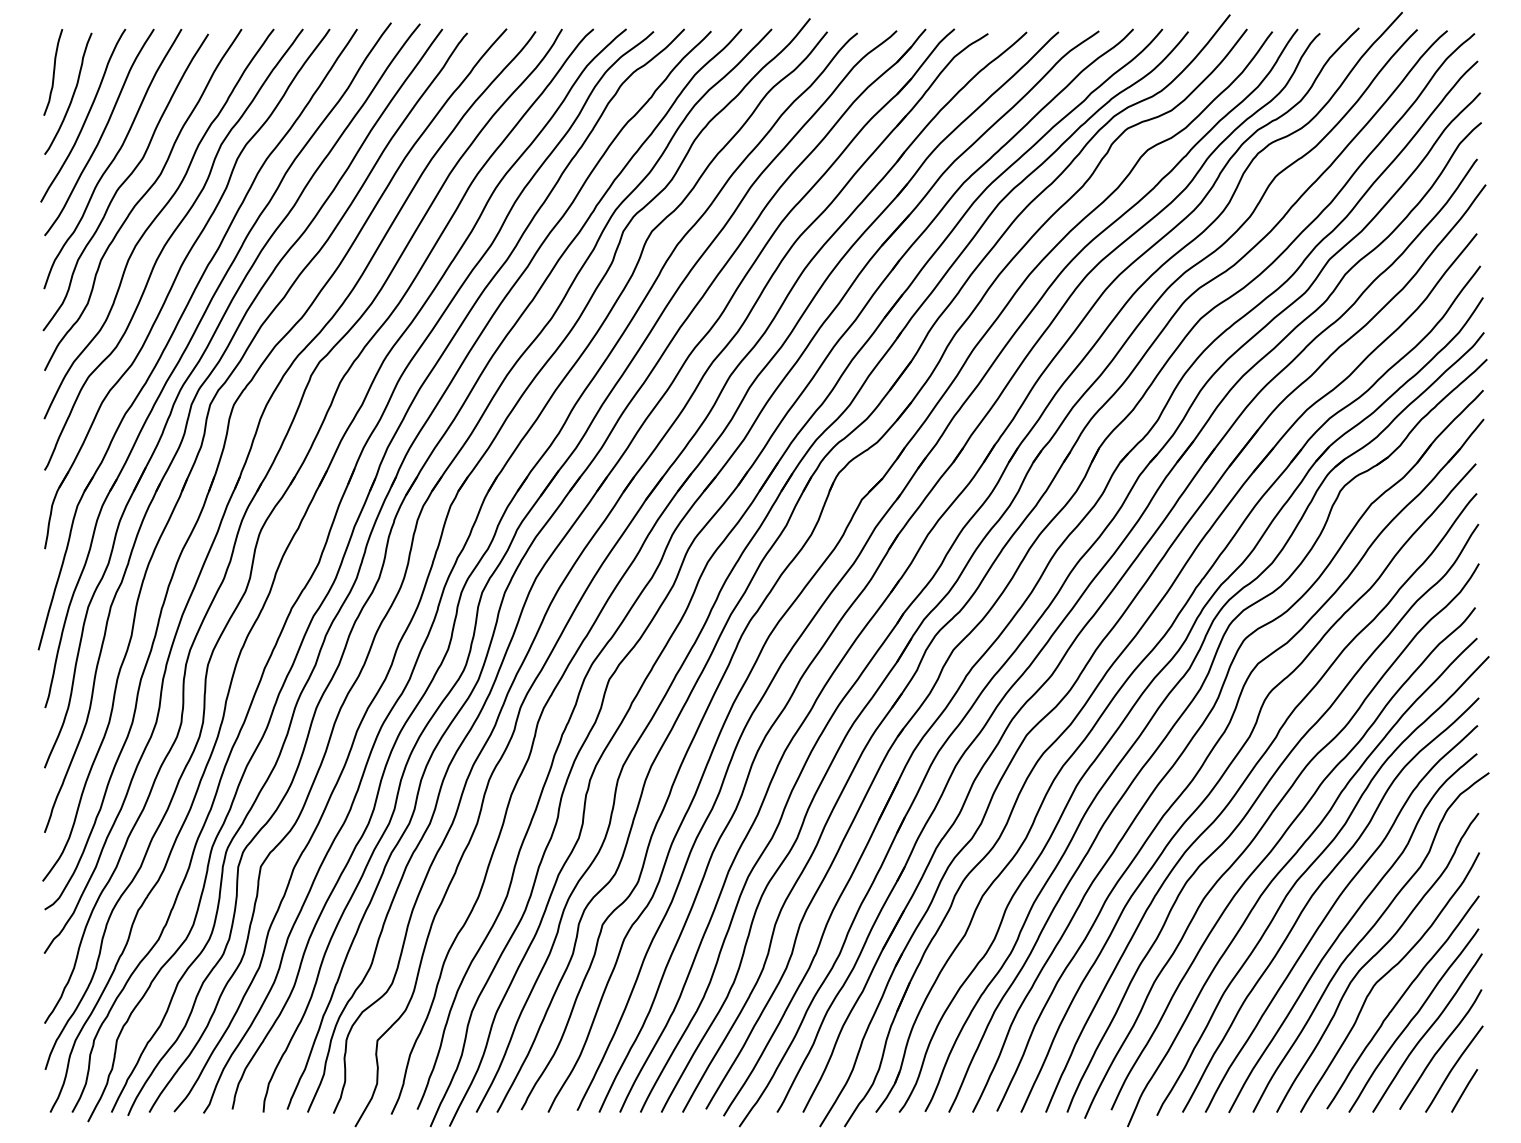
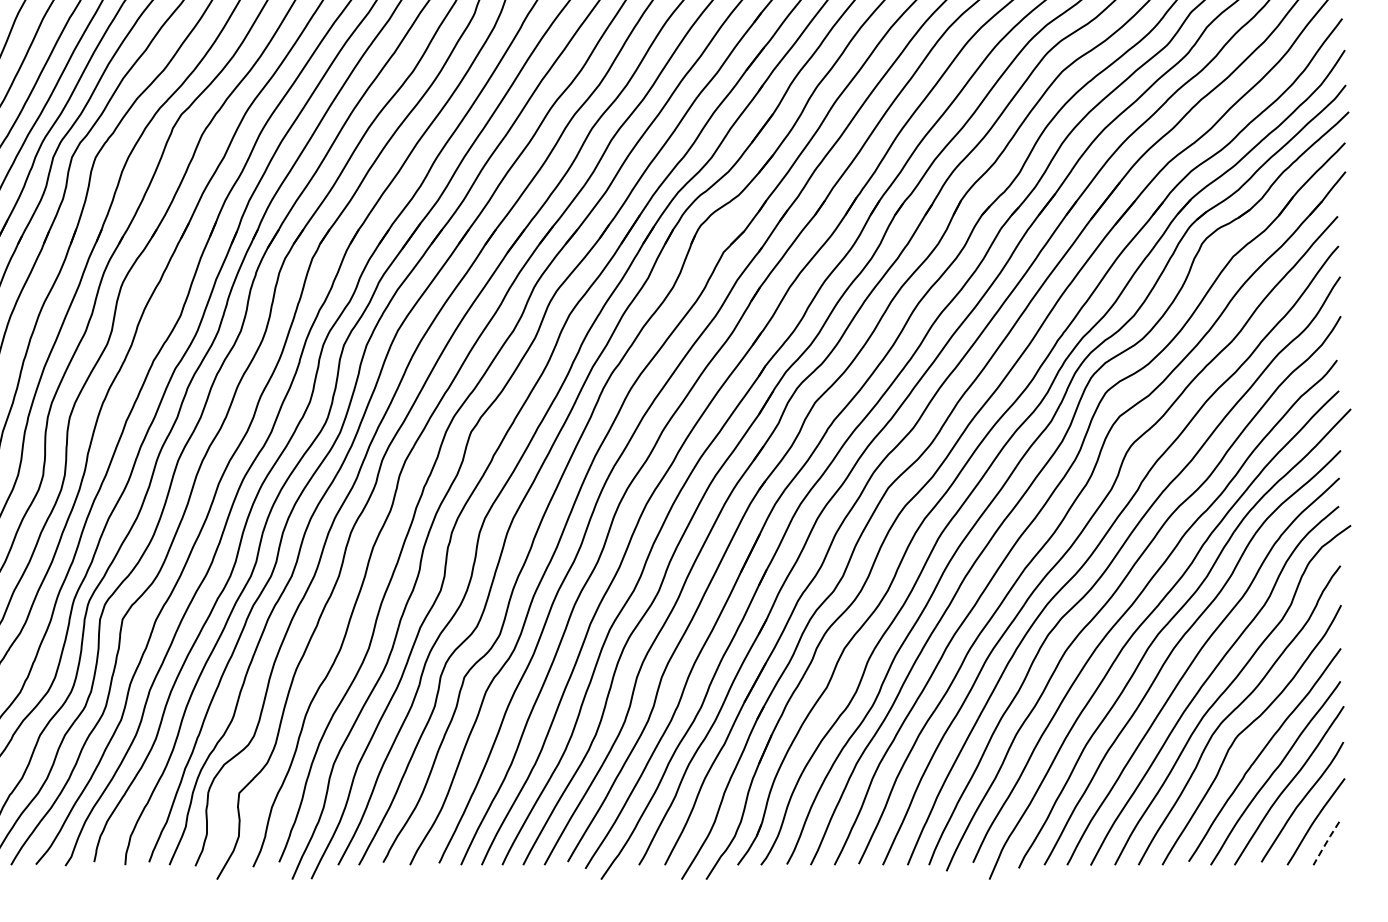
line: (1464, 1091) -> (1326, 844), solid -> dashed

